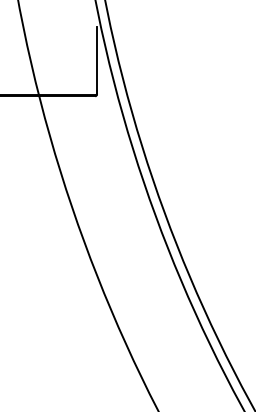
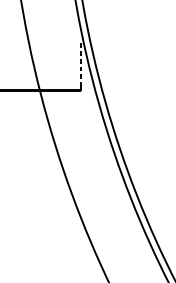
line: (97, 58) -> (81, 64), solid -> dashed

